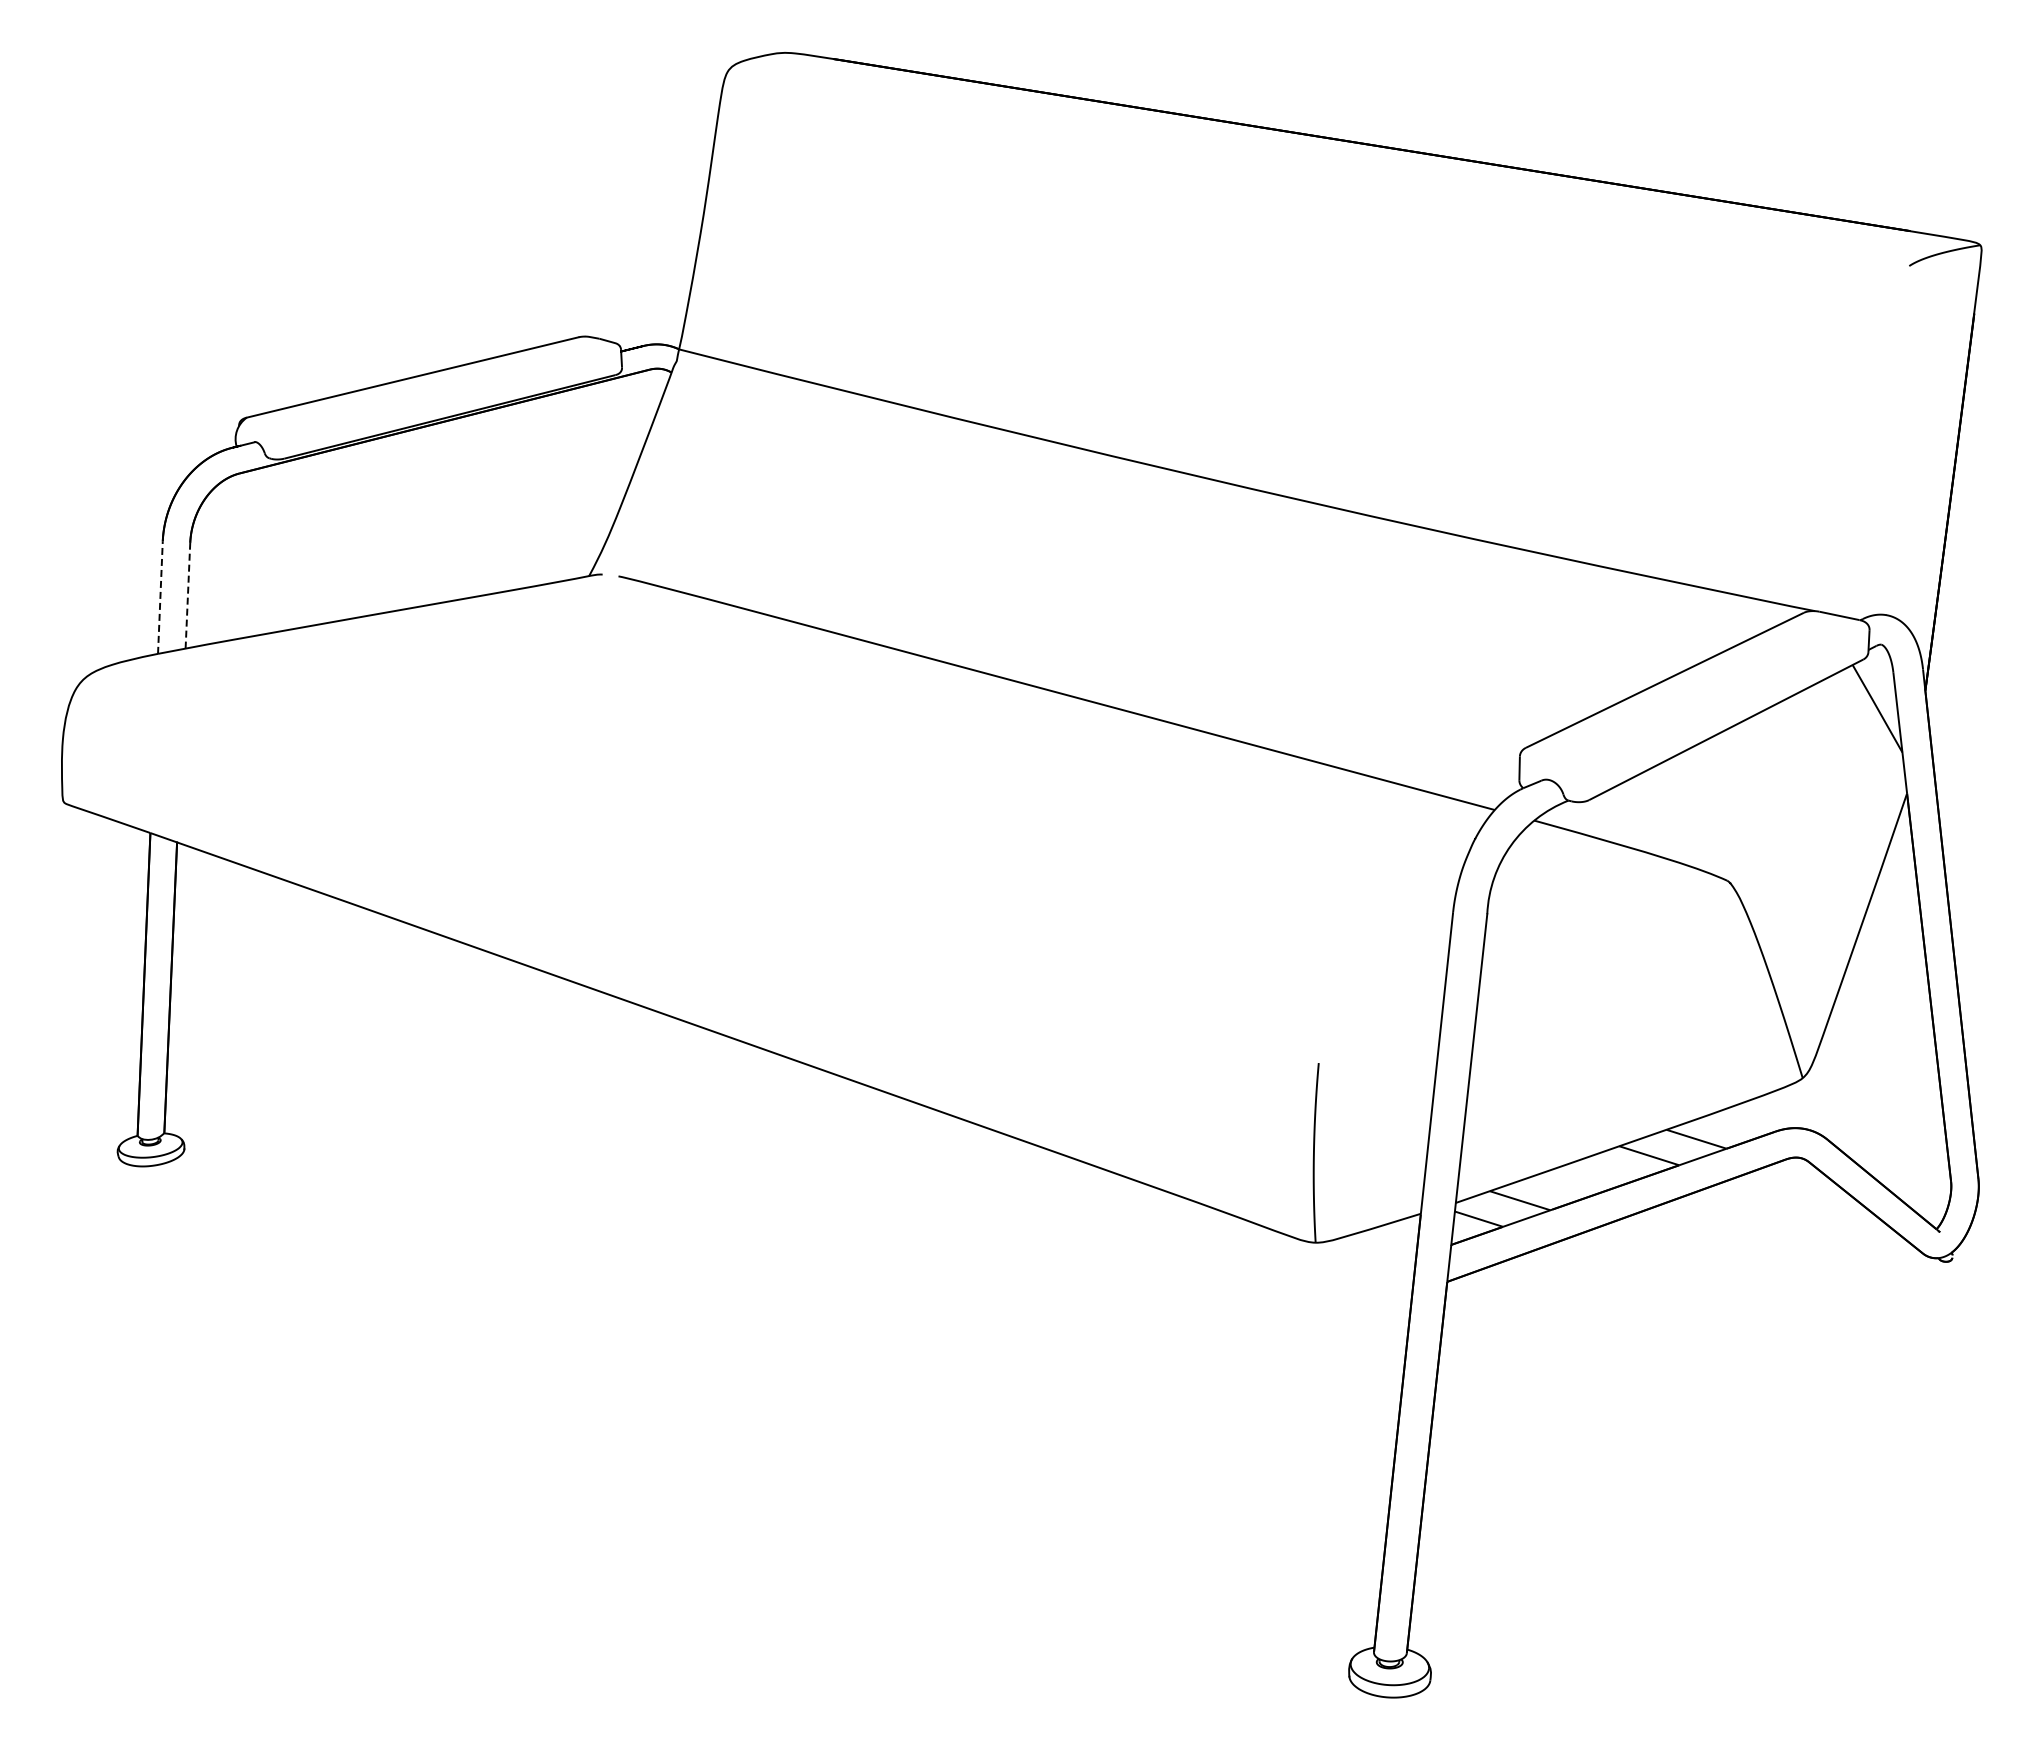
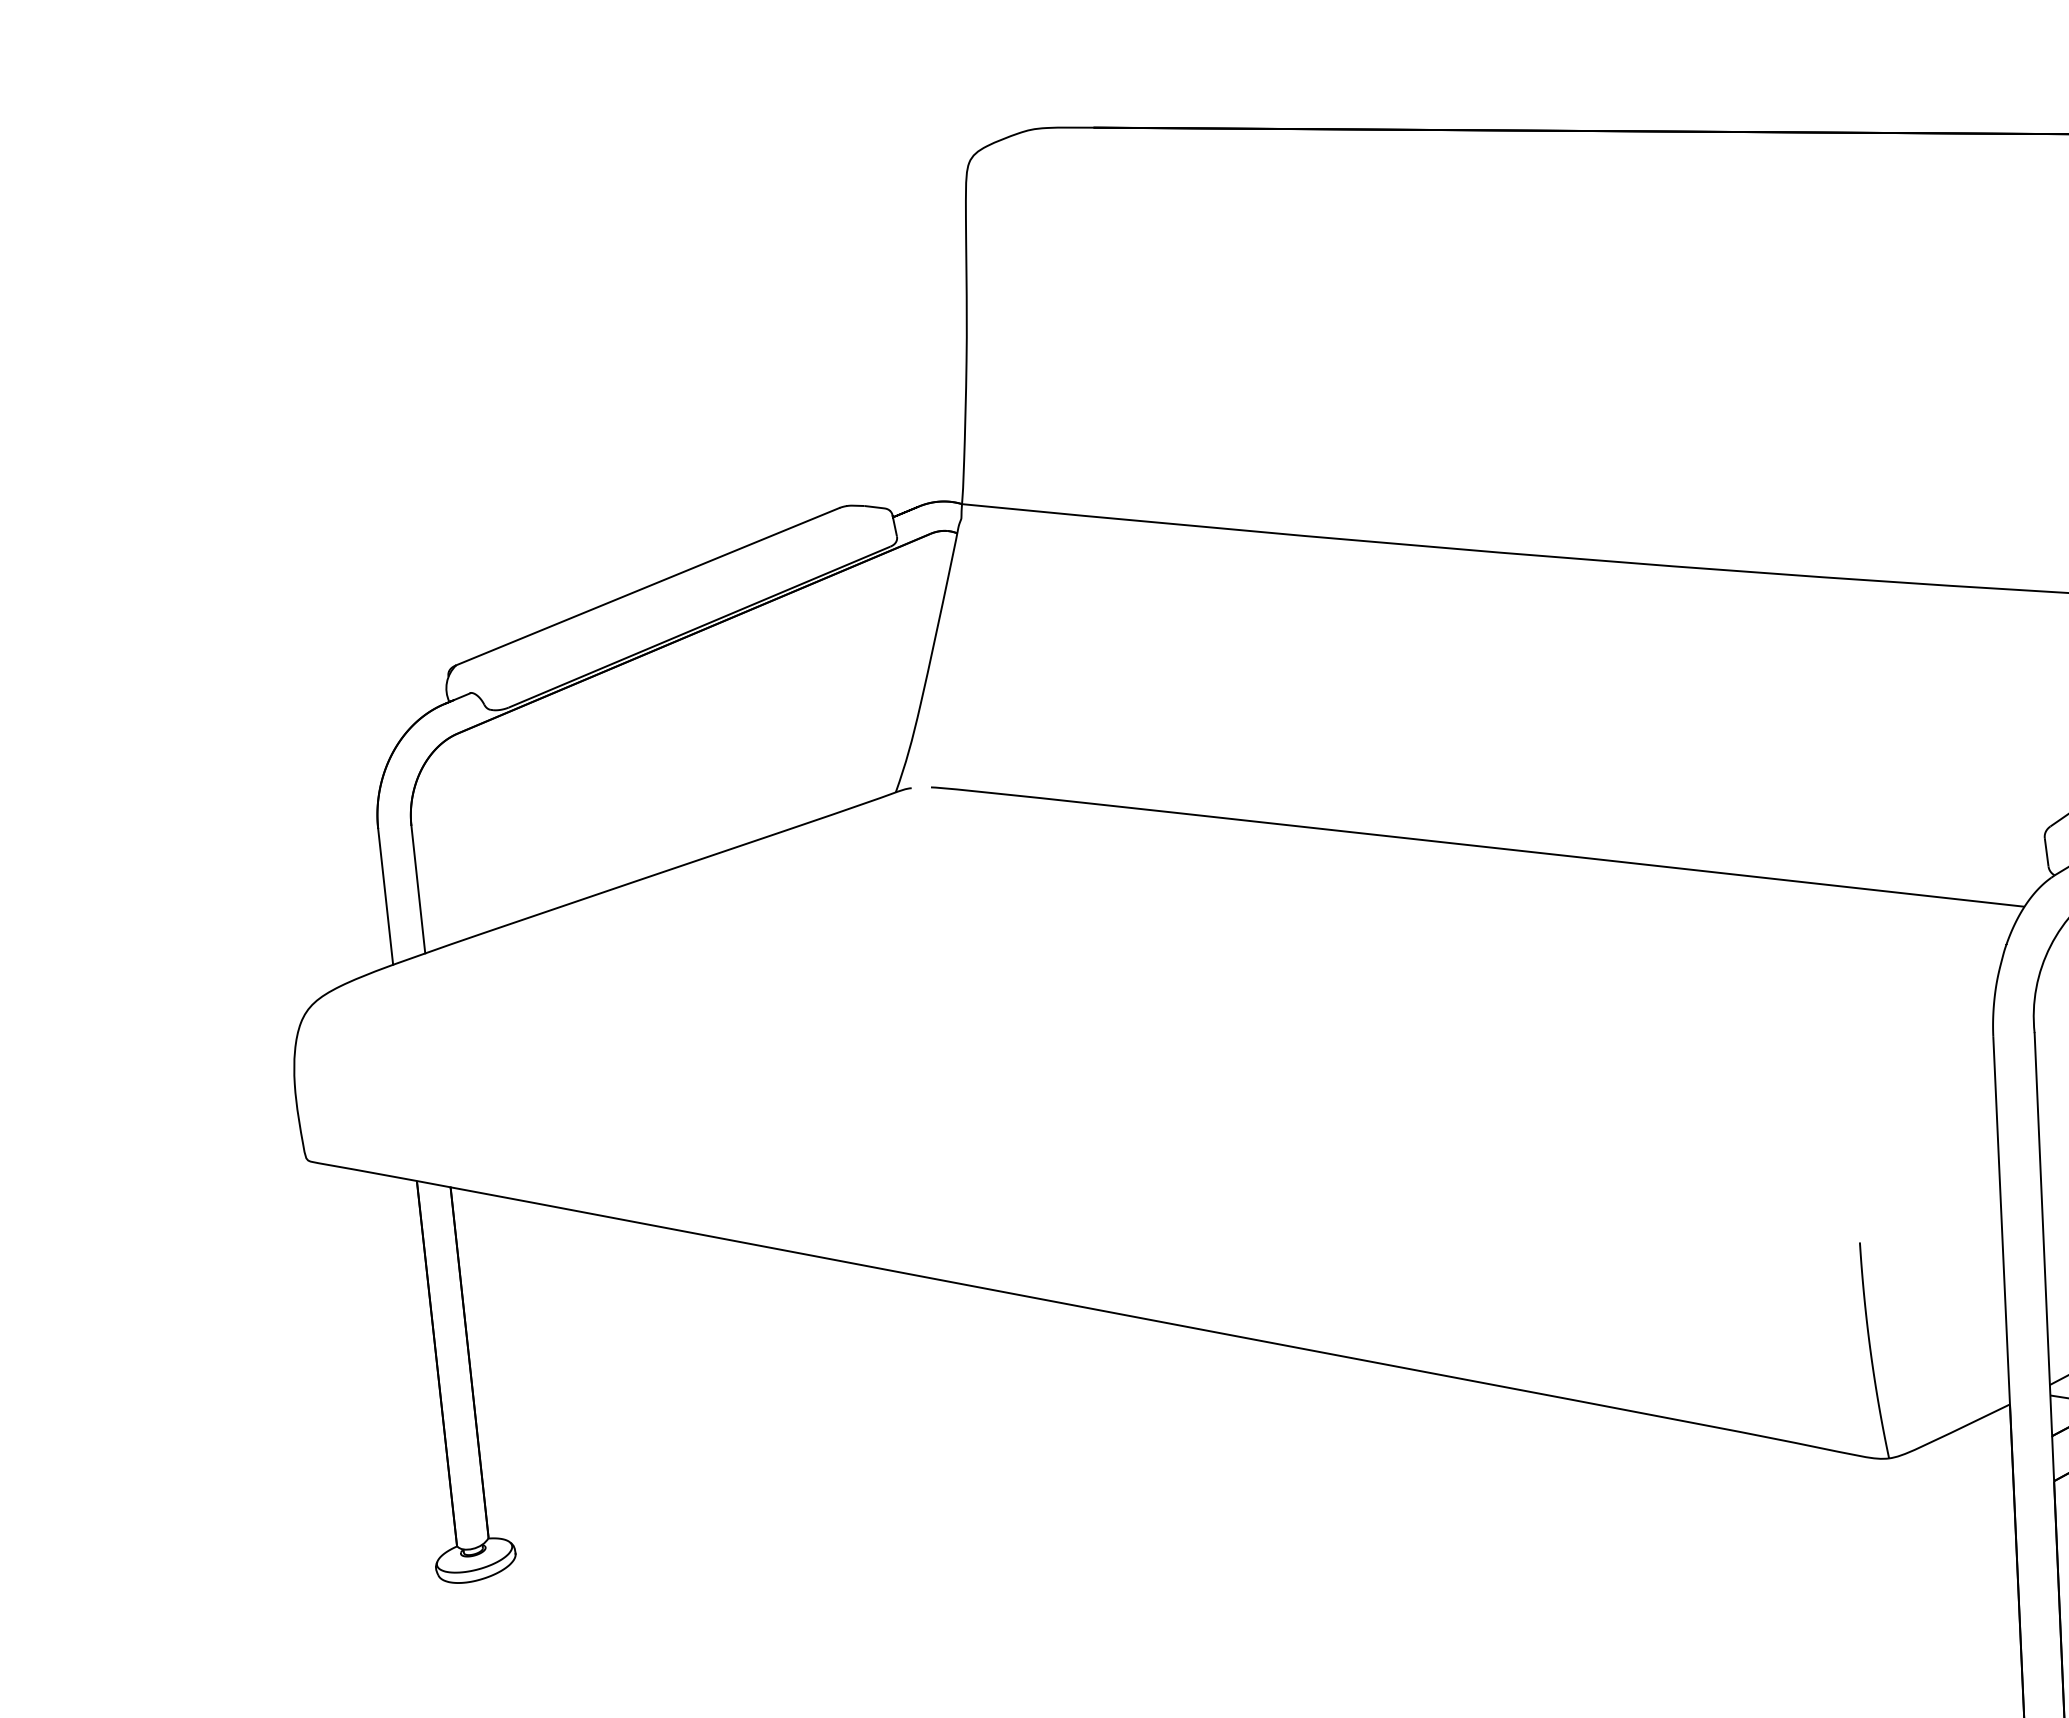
line: (187, 595) -> (417, 889), dashed -> solid
line: (160, 597) -> (385, 896), dashed -> solid

